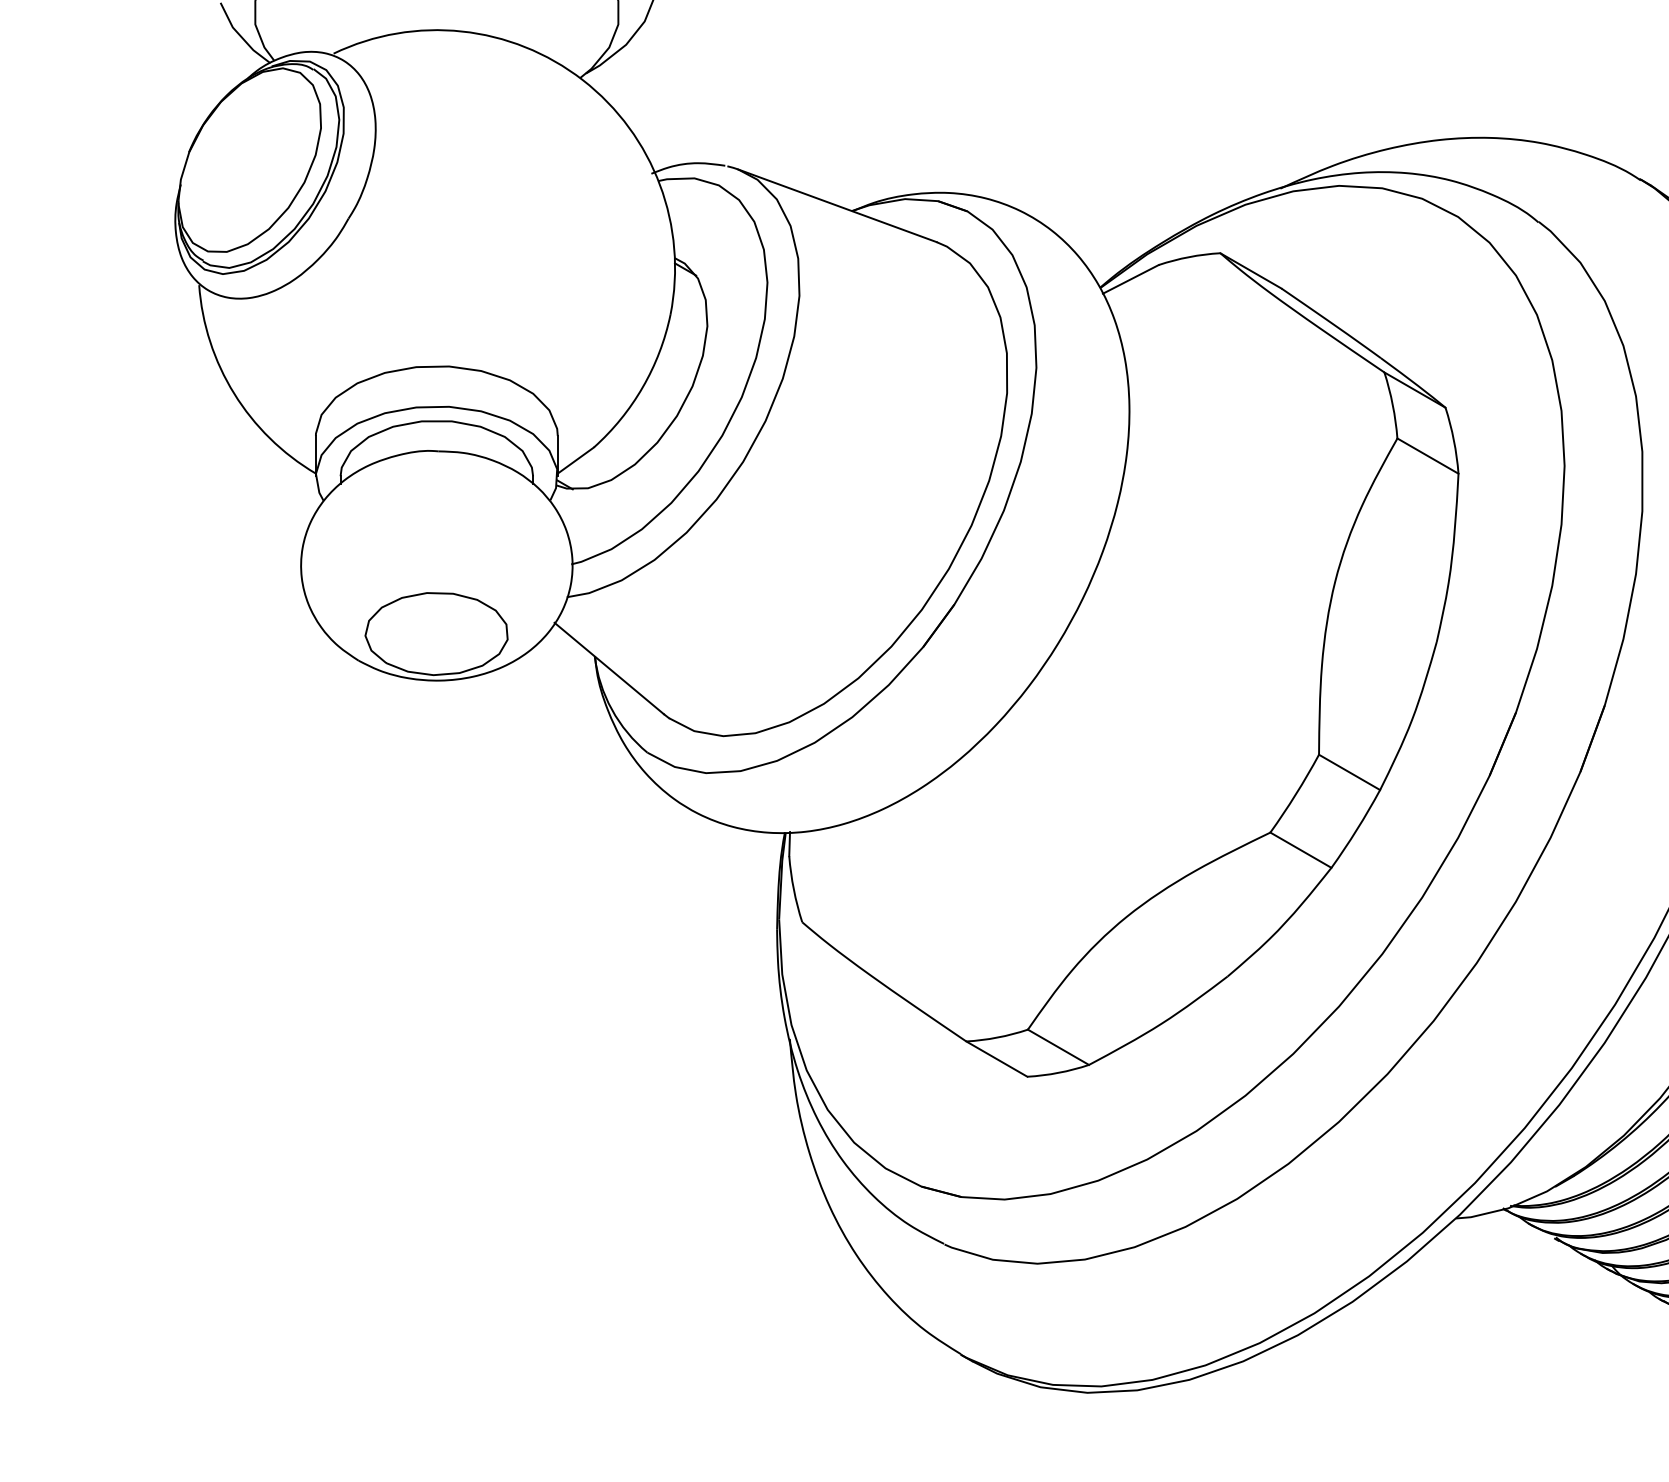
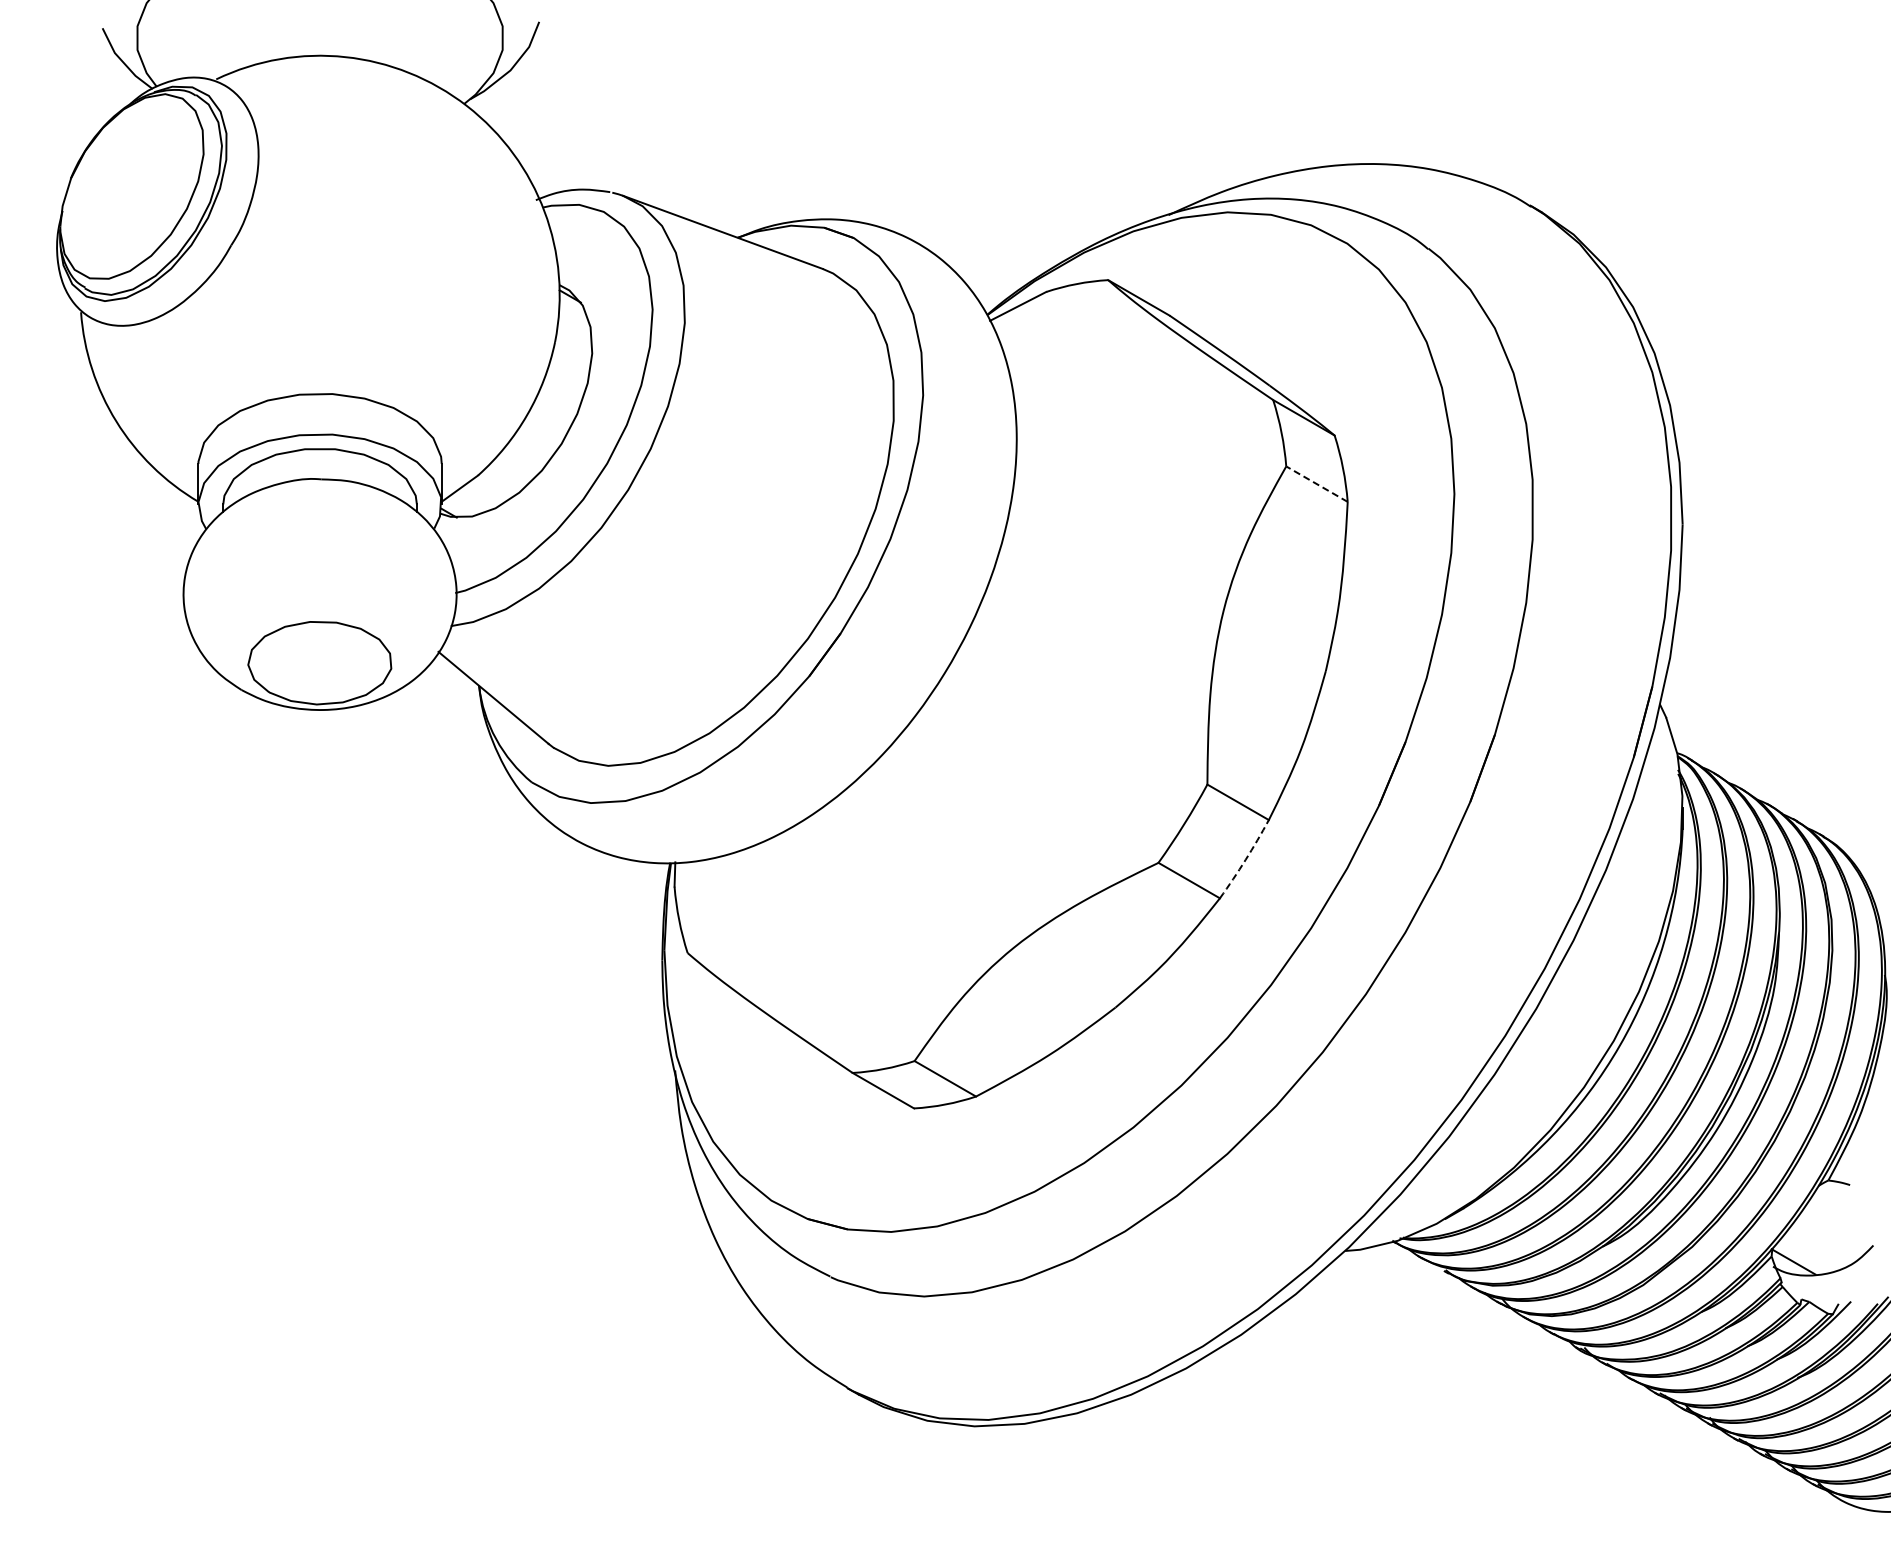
line: (1427, 455) -> (1316, 483), solid -> dashed
arc: (1356, 829) -> (1245, 859), solid -> dashed

